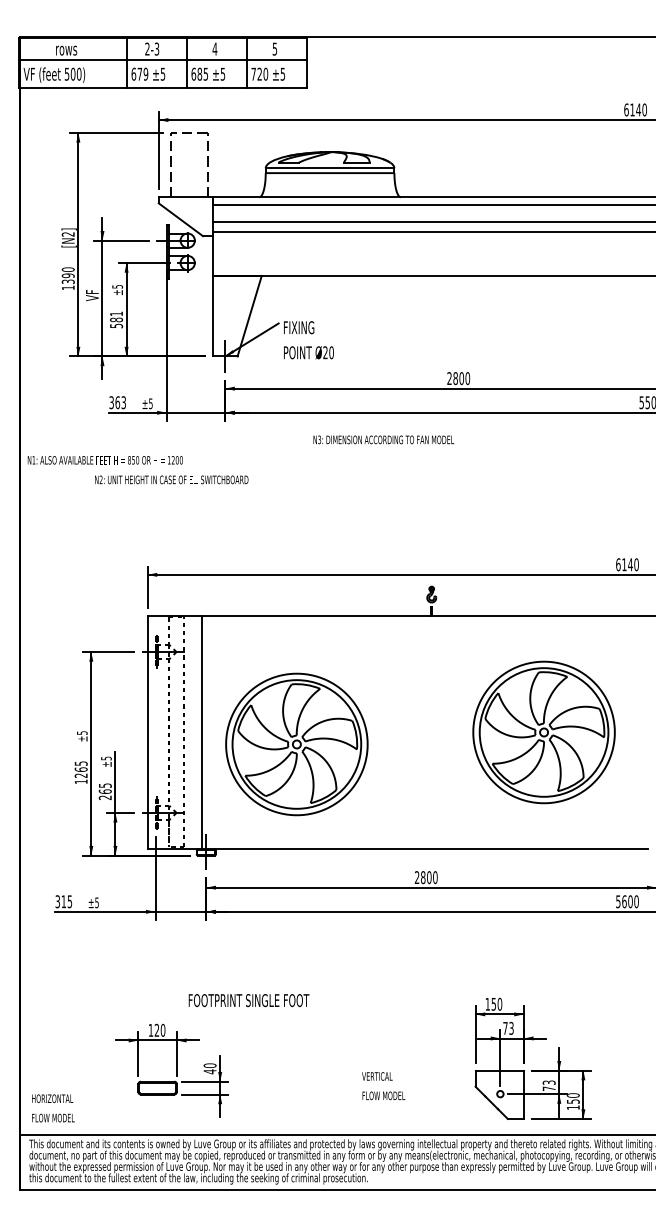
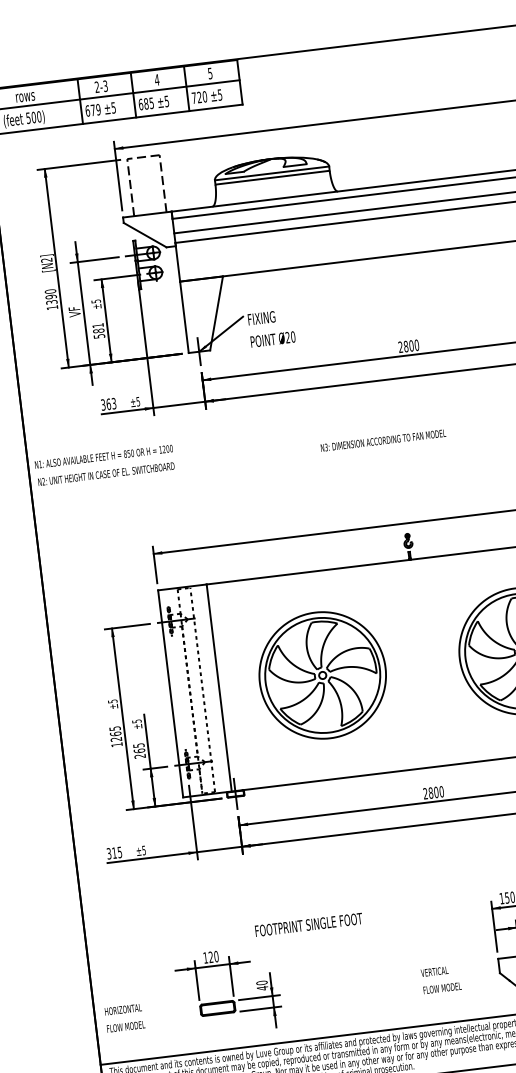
text: (383, 439) -> (383, 440), moved
text: (171, 479) -> (106, 473), moved
part: (296, 744) -> (322, 675), moved
text: (248, 1000) -> (308, 924), moved
text: (383, 1086) -> (441, 980), moved
text: (53, 1108) -> (125, 1018), moved

